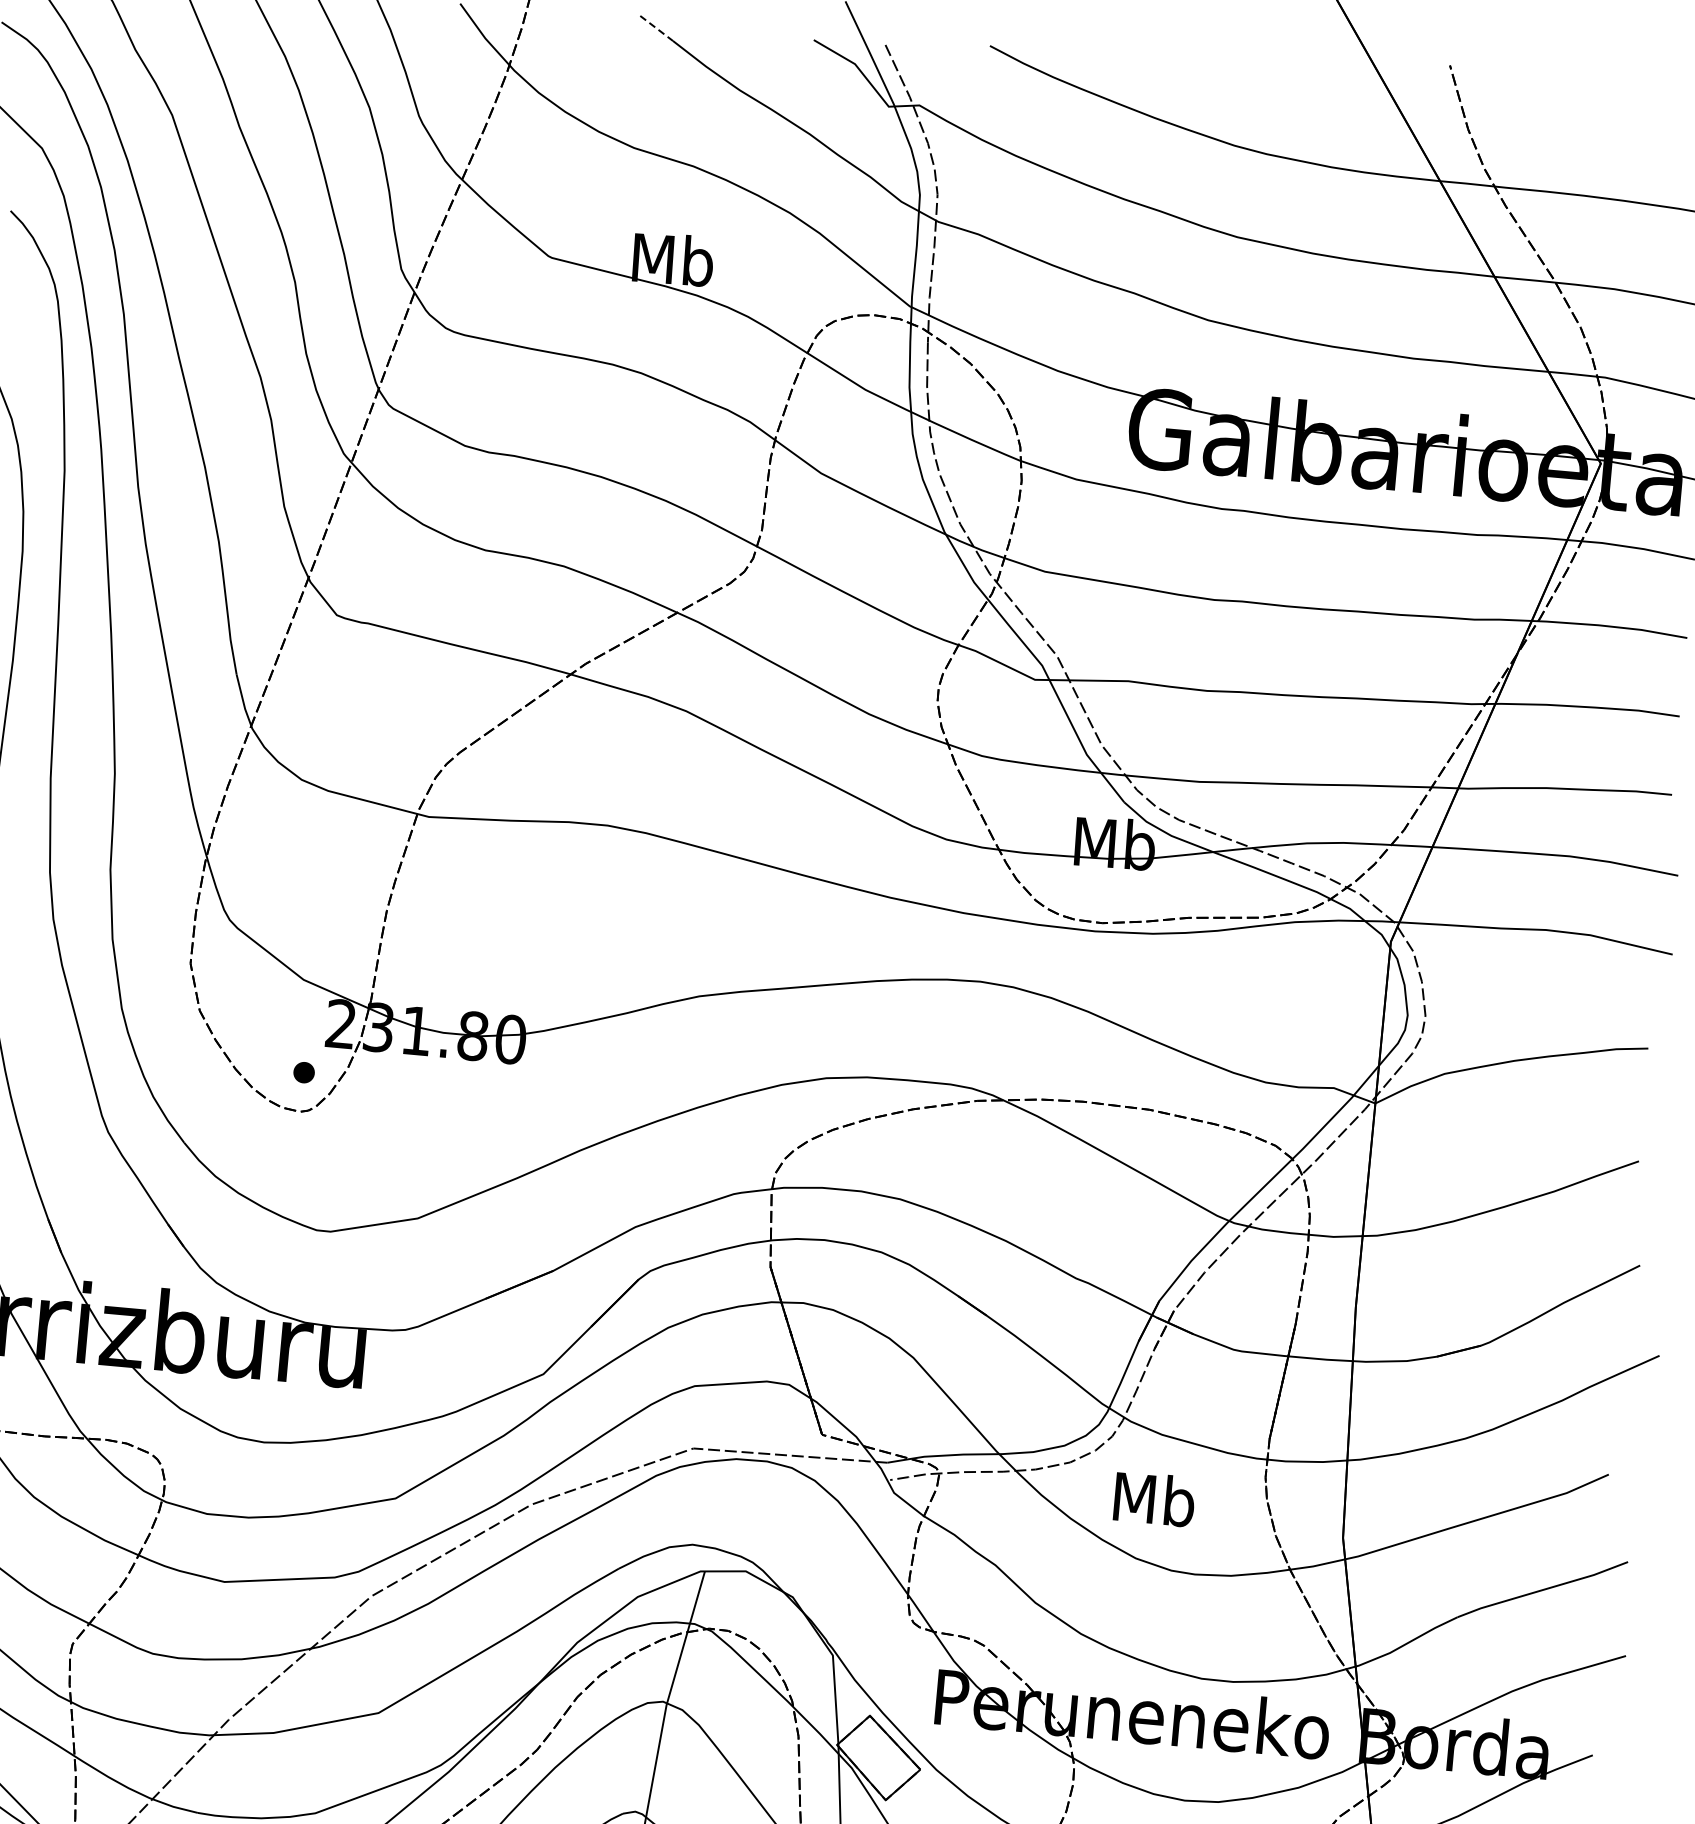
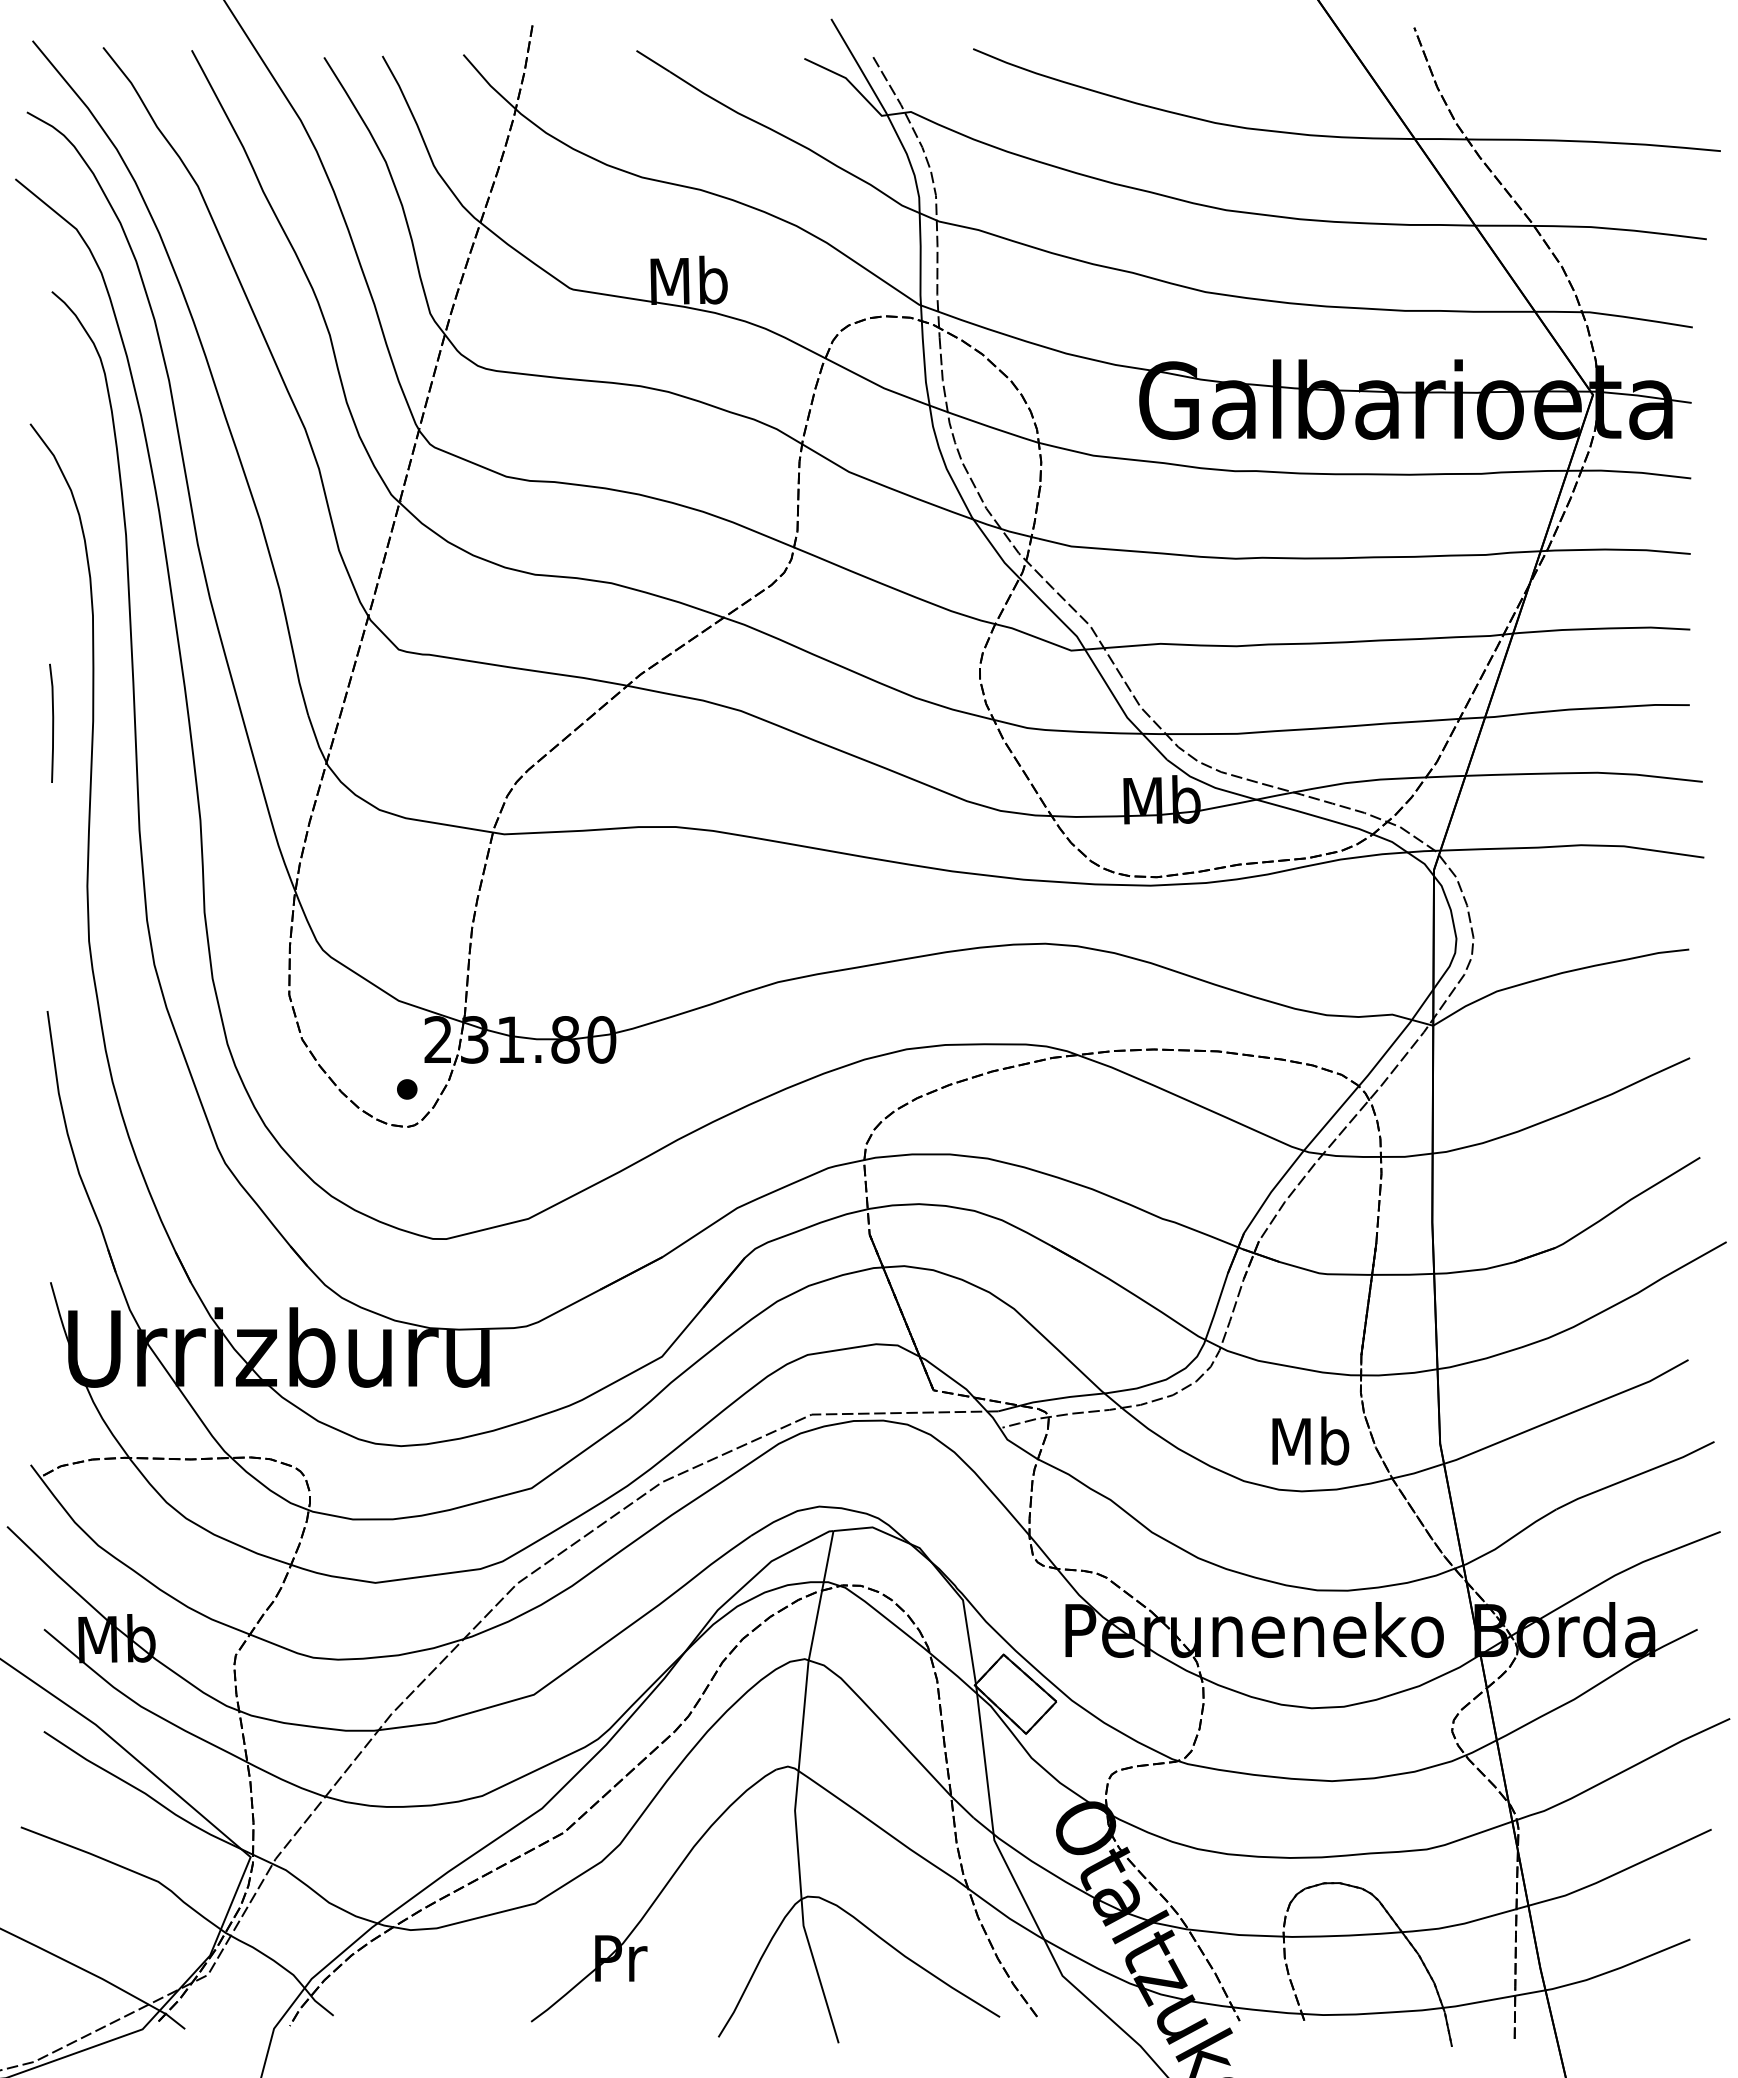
line: (656, 28) -> (653, 61), dashed -> solid
text: (1154, 1498) -> (1310, 1440), moved

